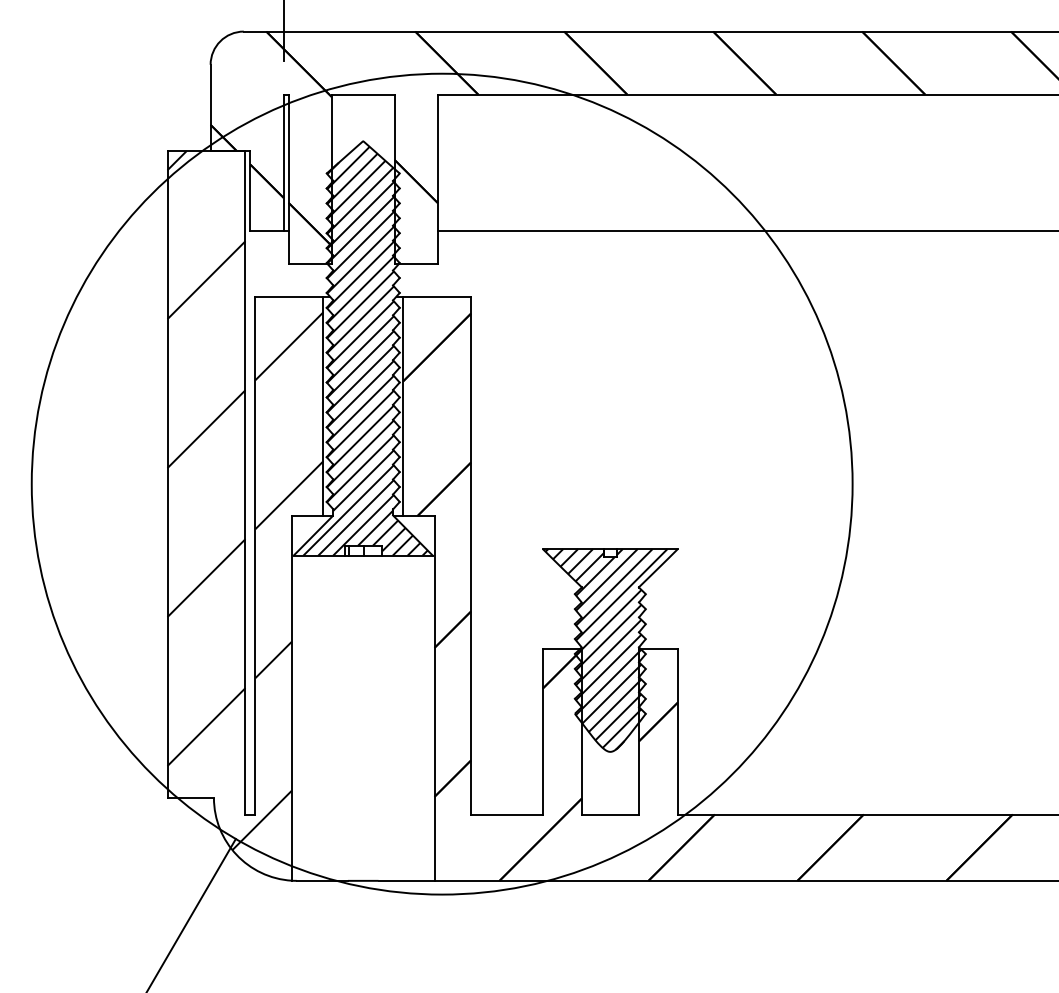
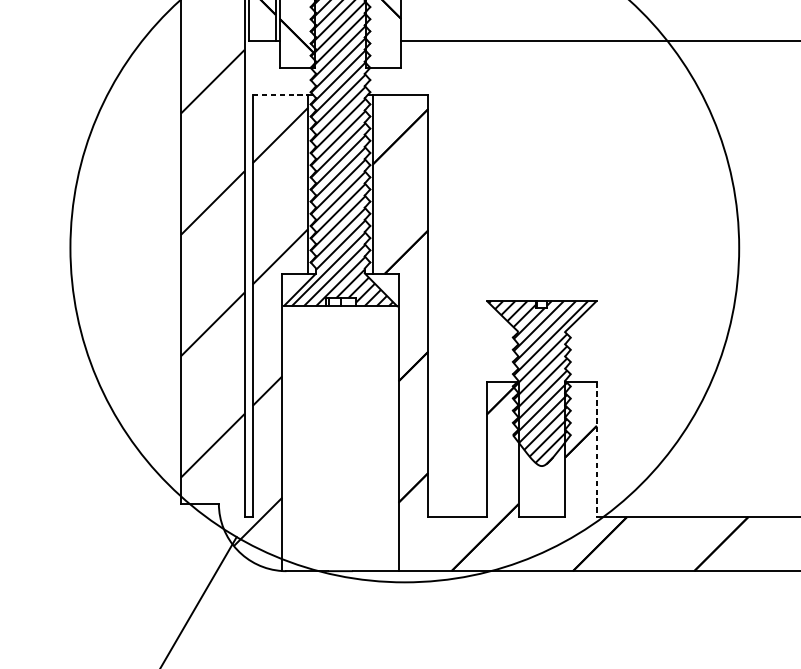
line: (289, 297) -> (280, 95), solid -> dashed
line: (677, 731) -> (596, 449), solid -> dashed

